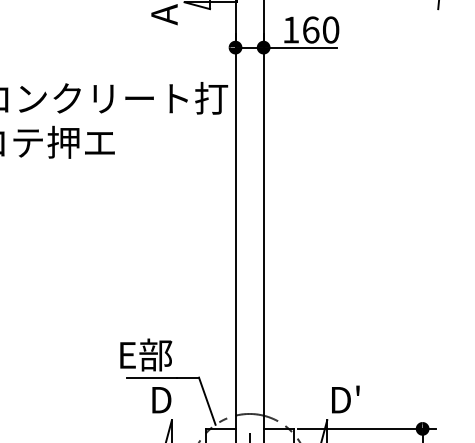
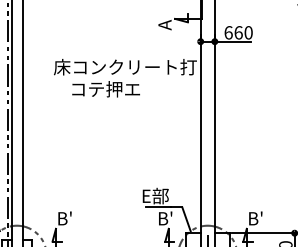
text: (290, 29) -> (228, 32), 160 -> 660
text: (167, 399) -> (166, 218), D -> B'
text: (346, 399) -> (256, 218), D' -> B'

